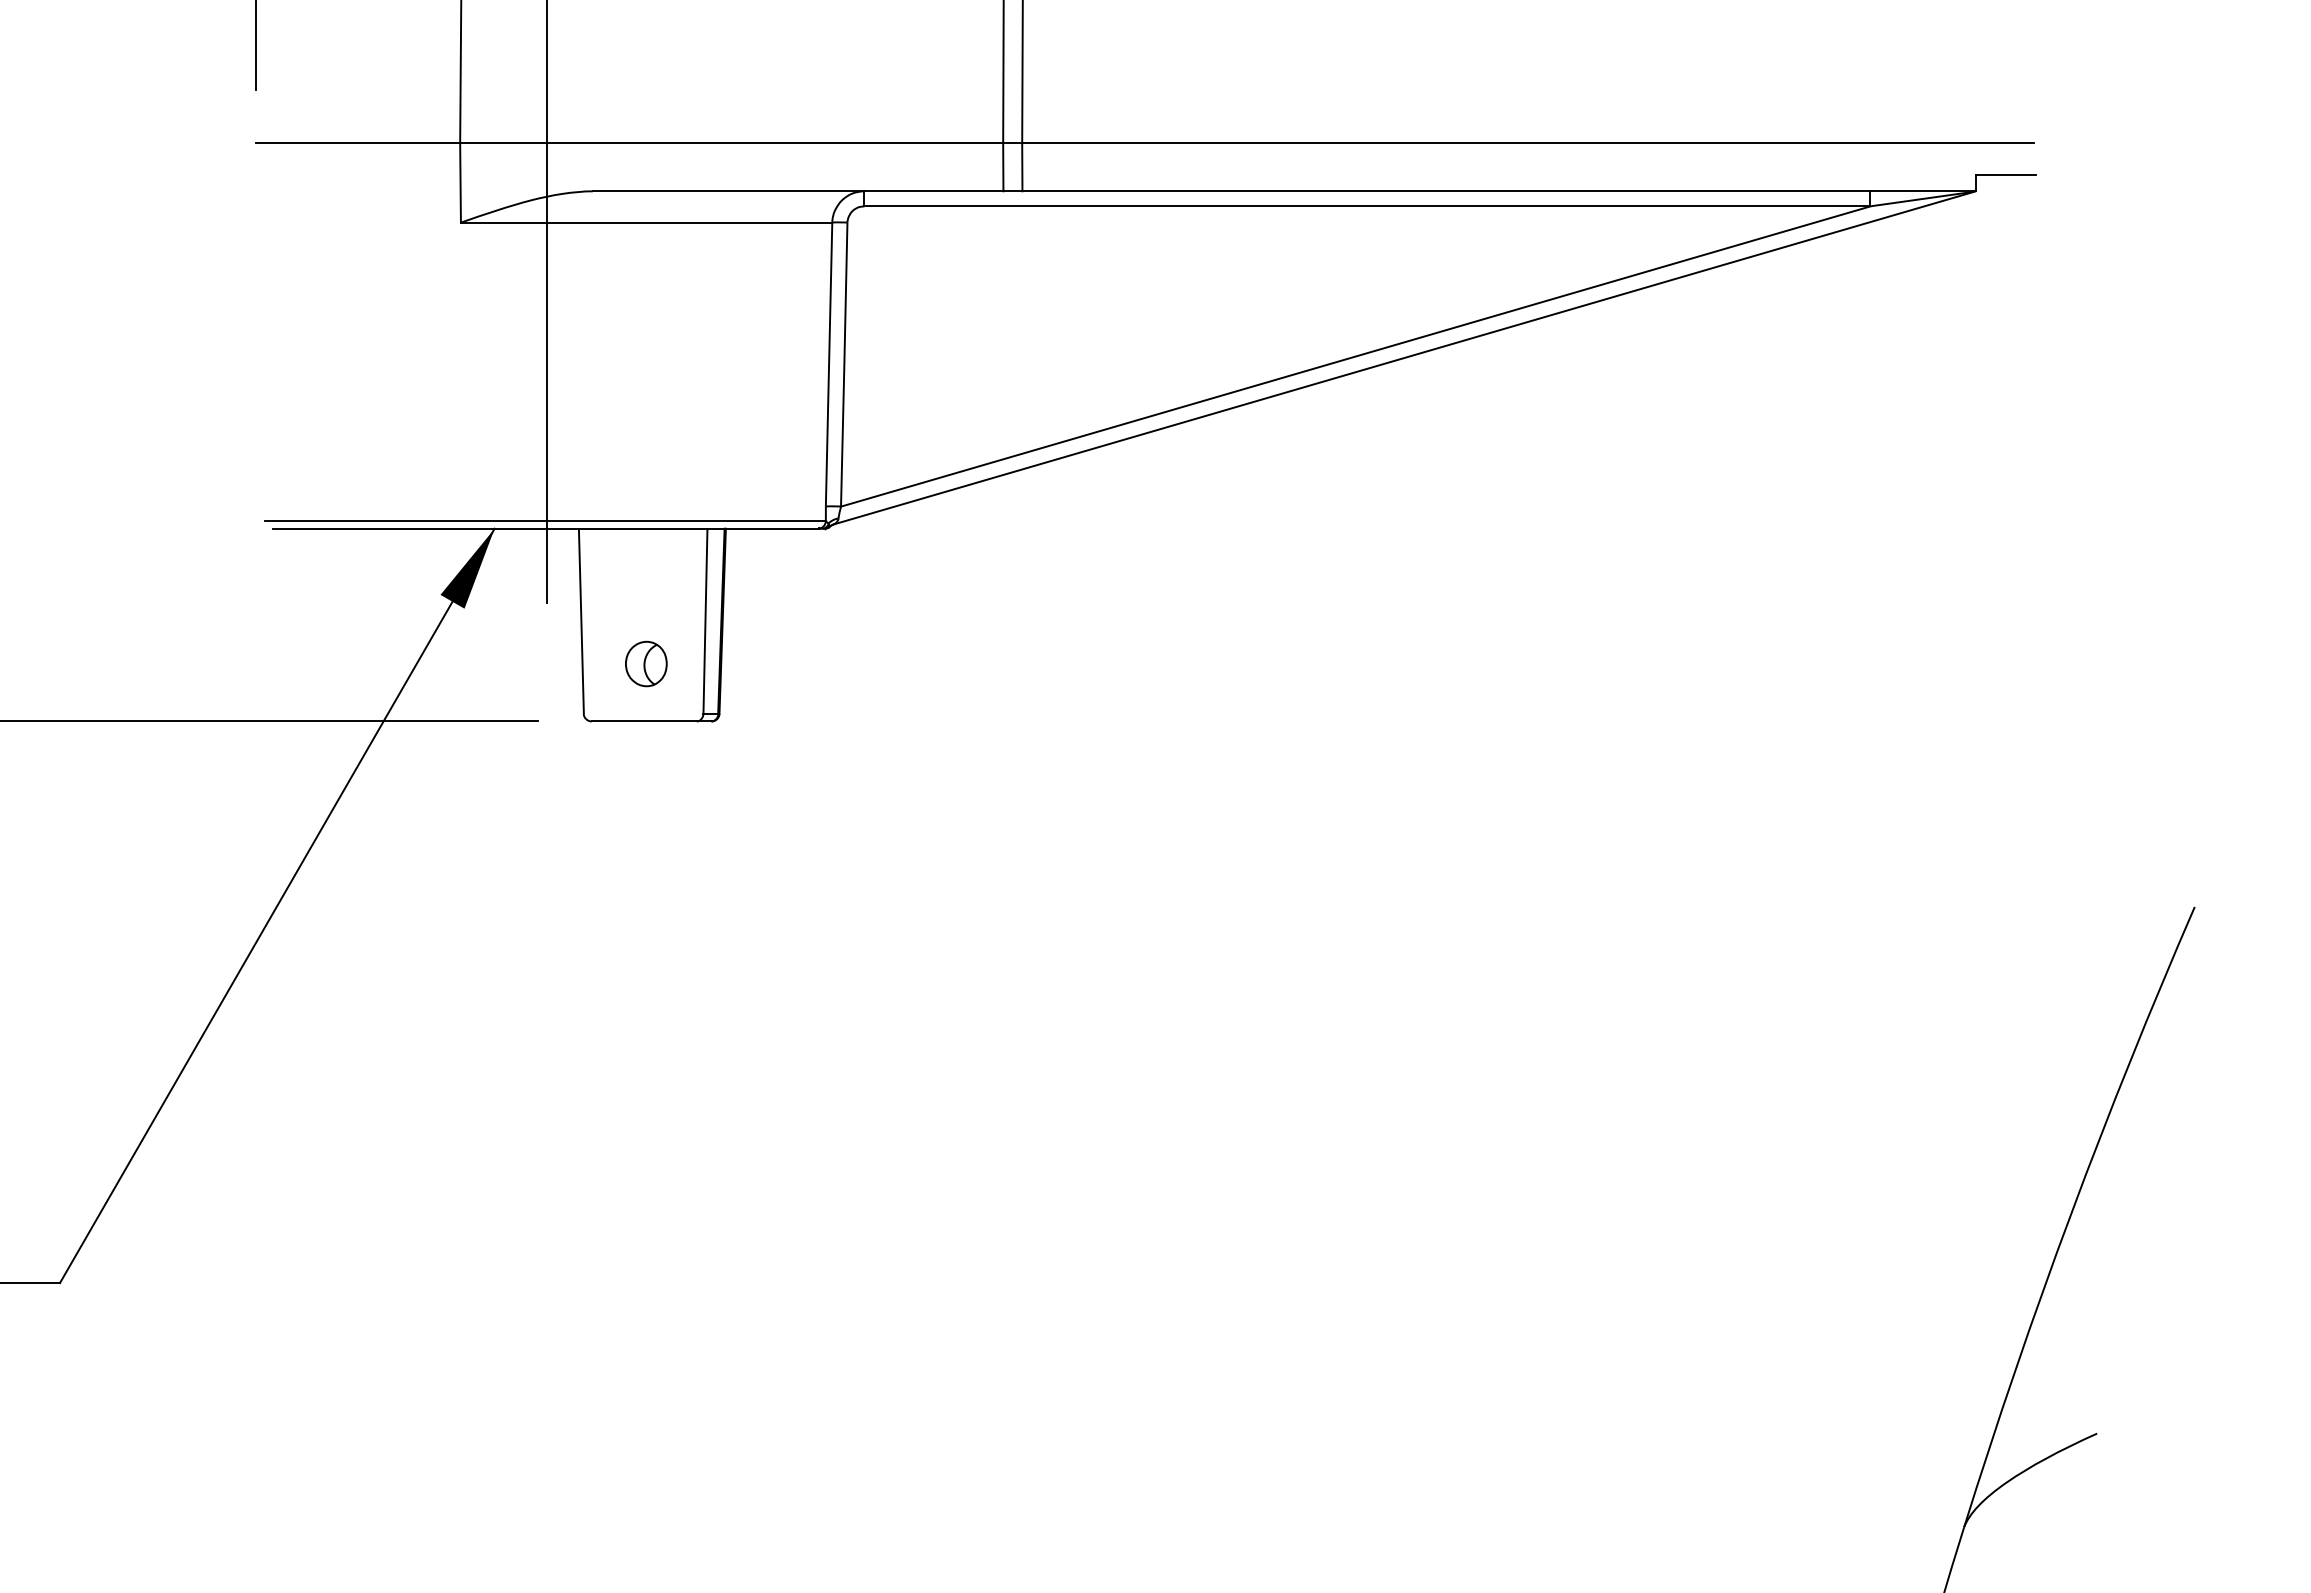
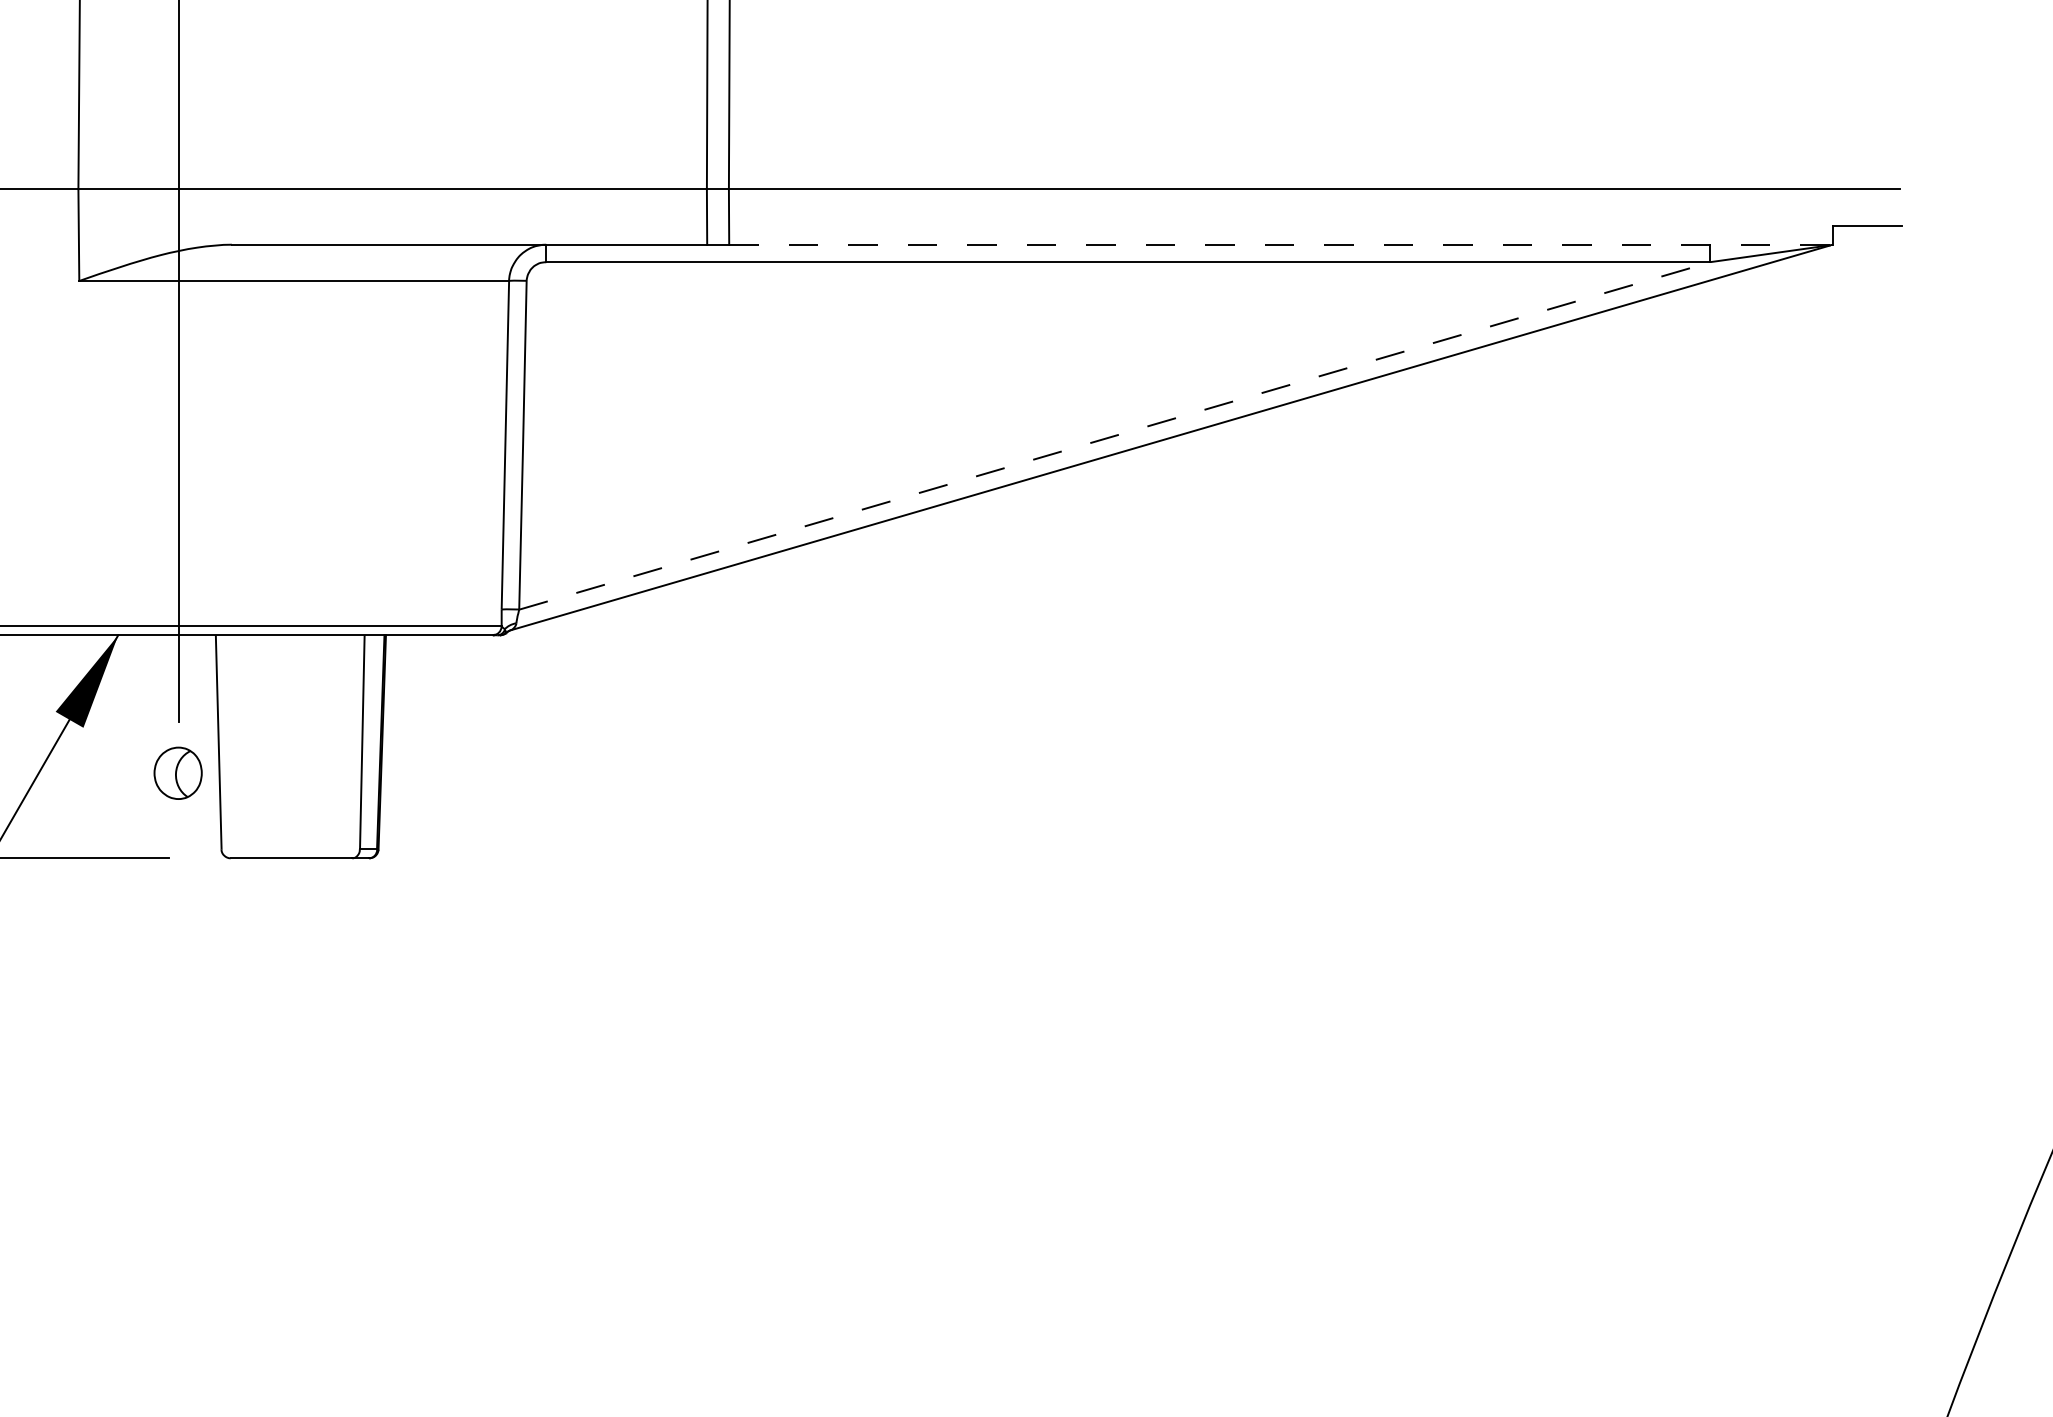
line: (1499, 191) -> (1281, 244), solid -> dashed
line: (1356, 356) -> (1115, 435), solid -> dashed
part: (646, 663) -> (178, 772), moved

